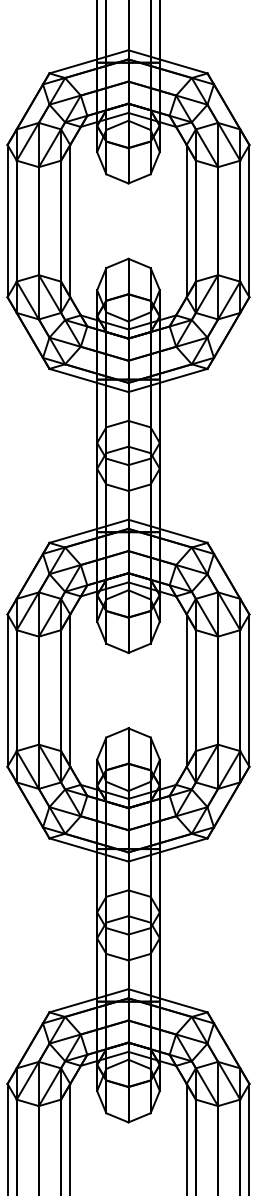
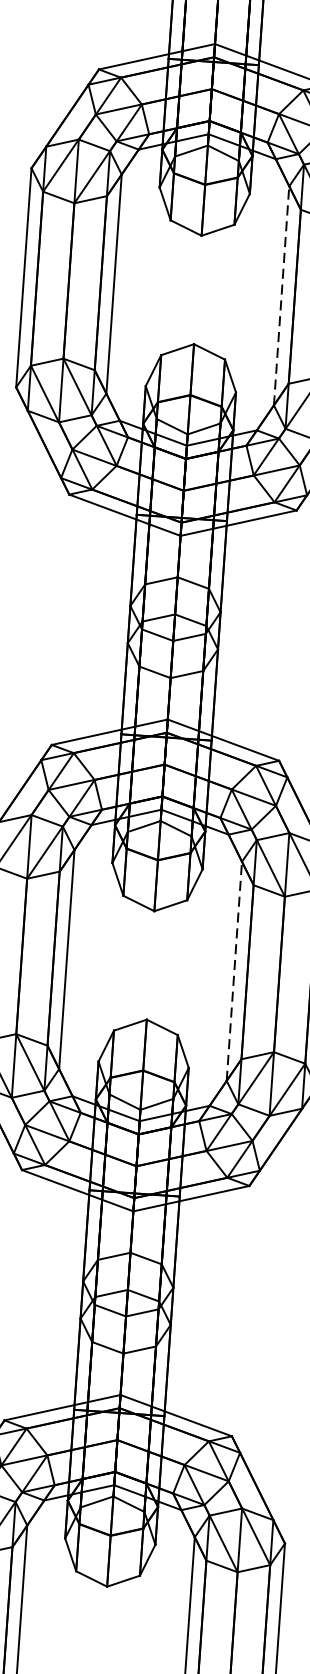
line: (186, 220) -> (281, 294), solid -> dashed
line: (186, 690) -> (234, 971), solid -> dashed

